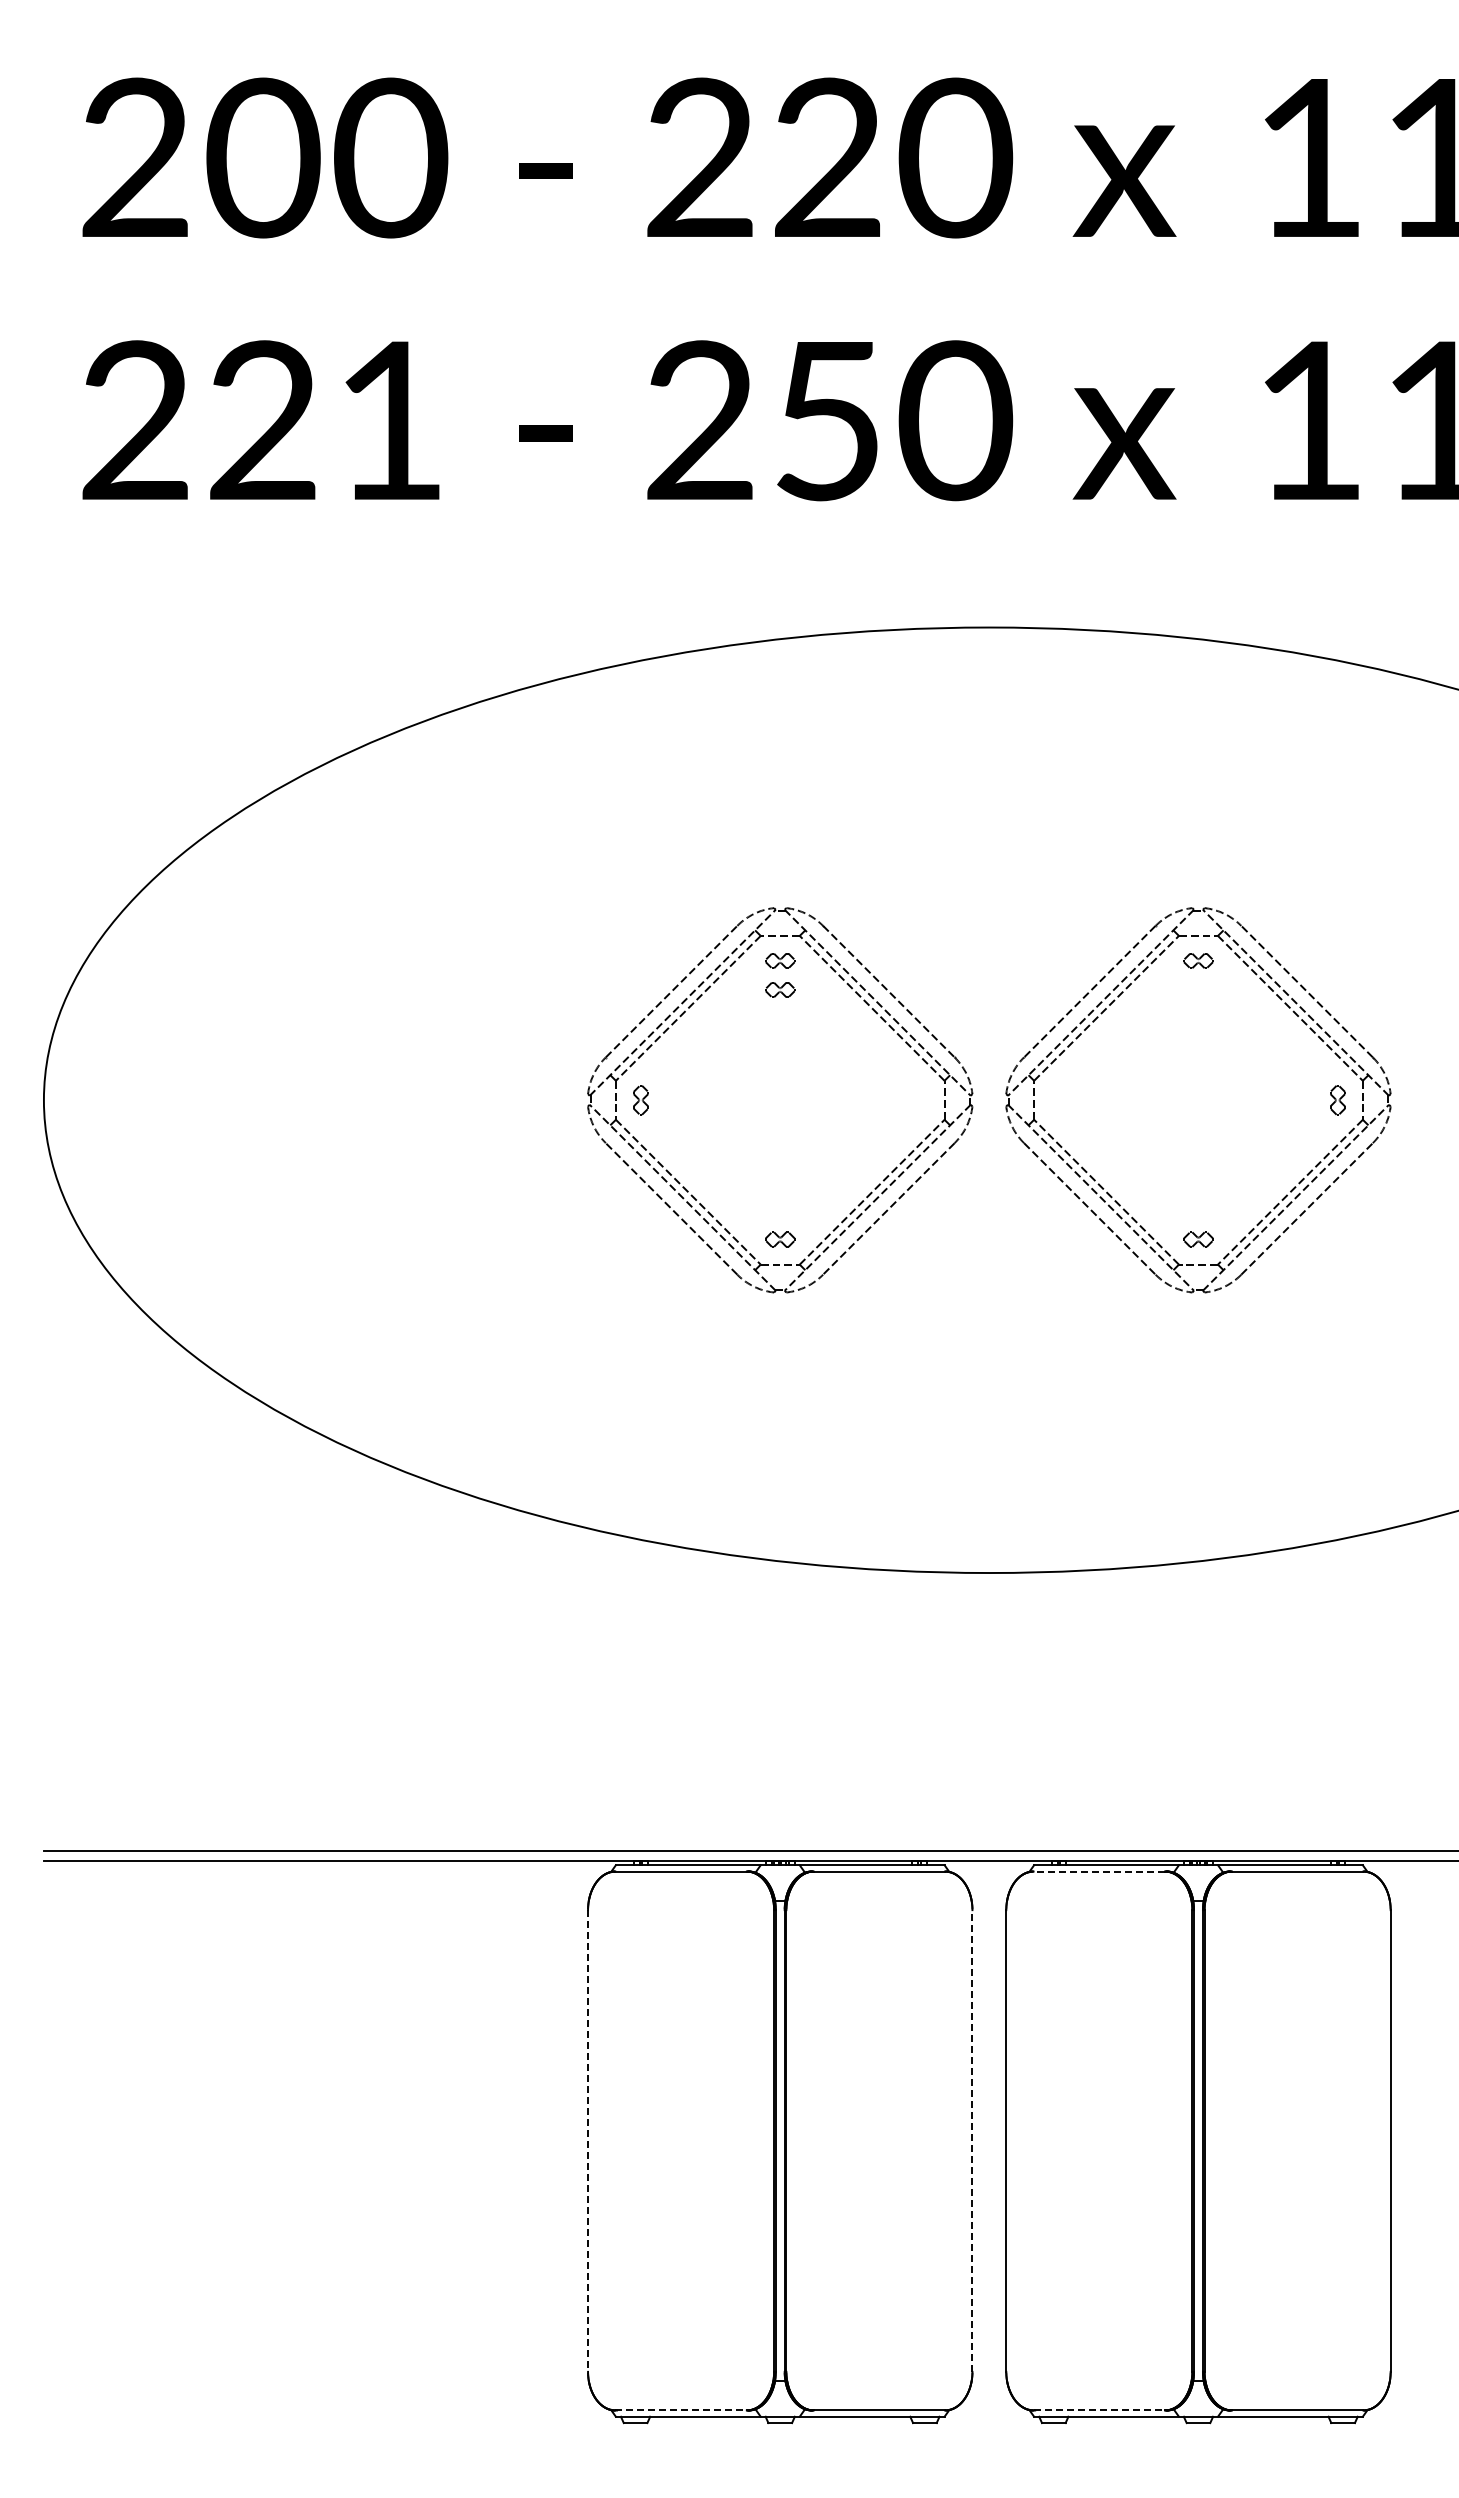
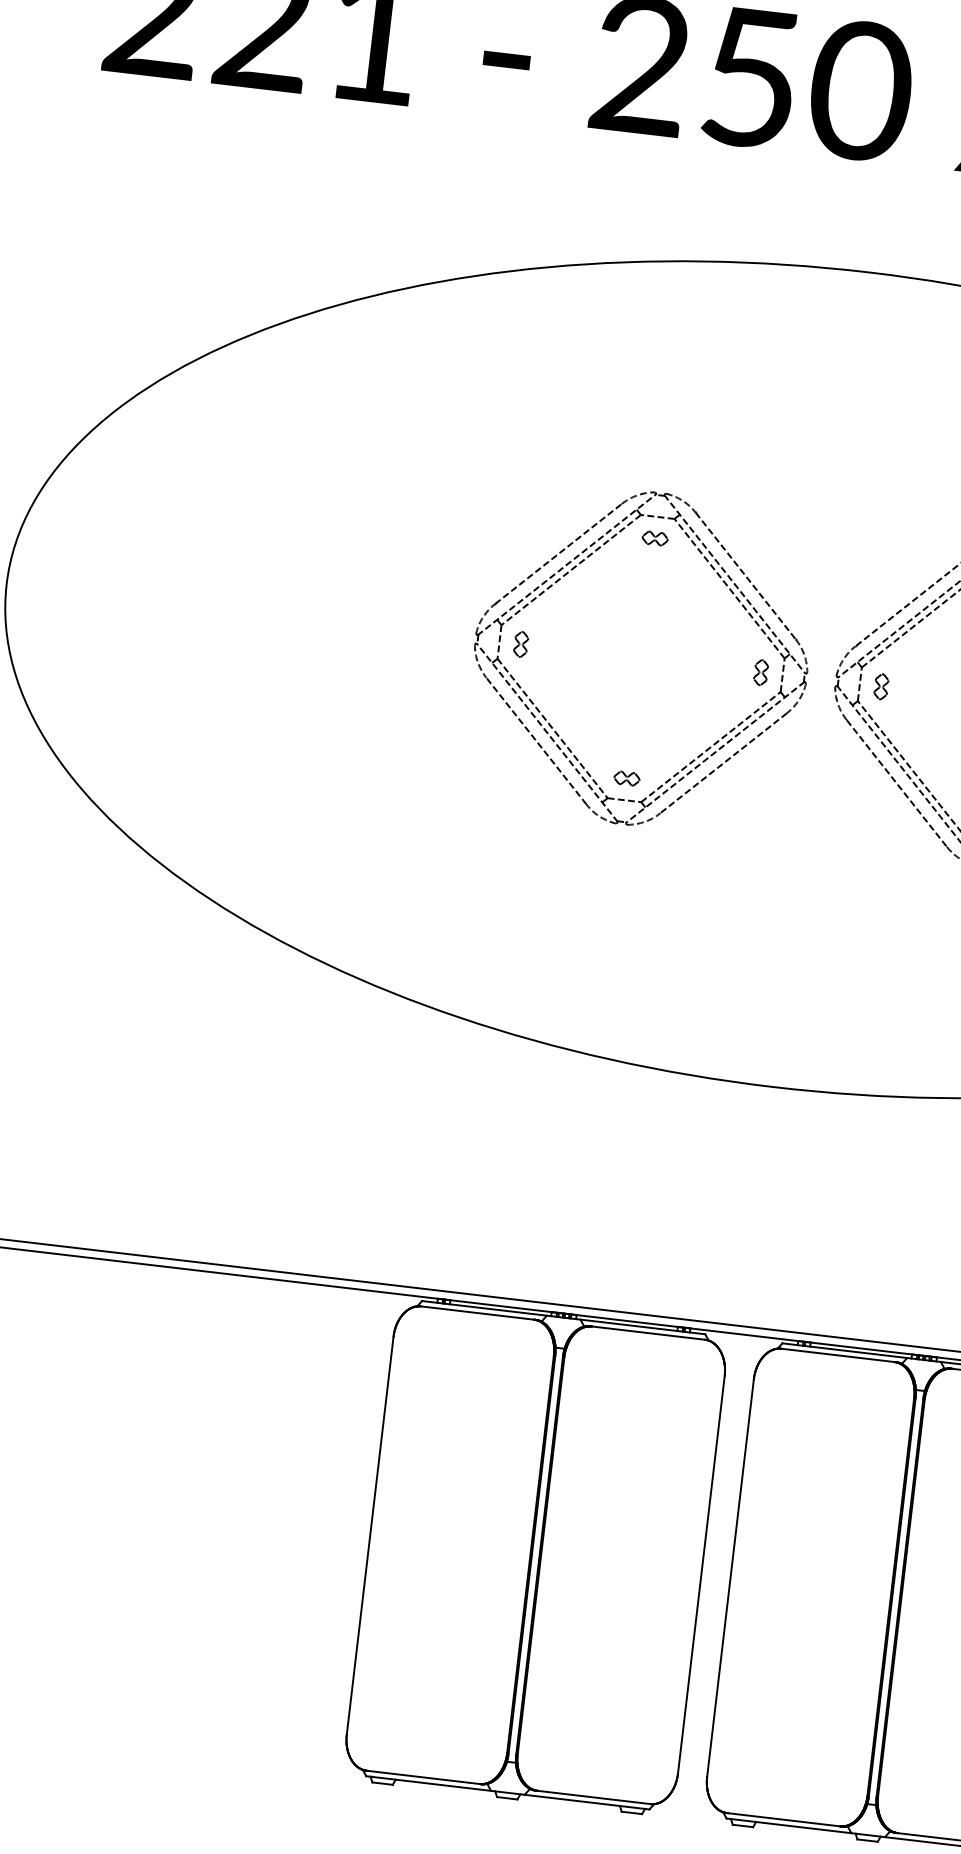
part: (780, 989) -> (652, 563), removed
part: (919, 1100) -> (761, 672), added
part: (1058, 1100) -> (880, 686), added
line: (1099, 1871) -> (838, 1355), dashed -> solid
line: (588, 2141) -> (370, 1536), dashed -> solid
line: (972, 2141) -> (701, 1575), dashed -> solid
line: (681, 2410) -> (423, 1777), dashed -> solid
line: (1099, 2410) -> (783, 1819), dashed -> solid

